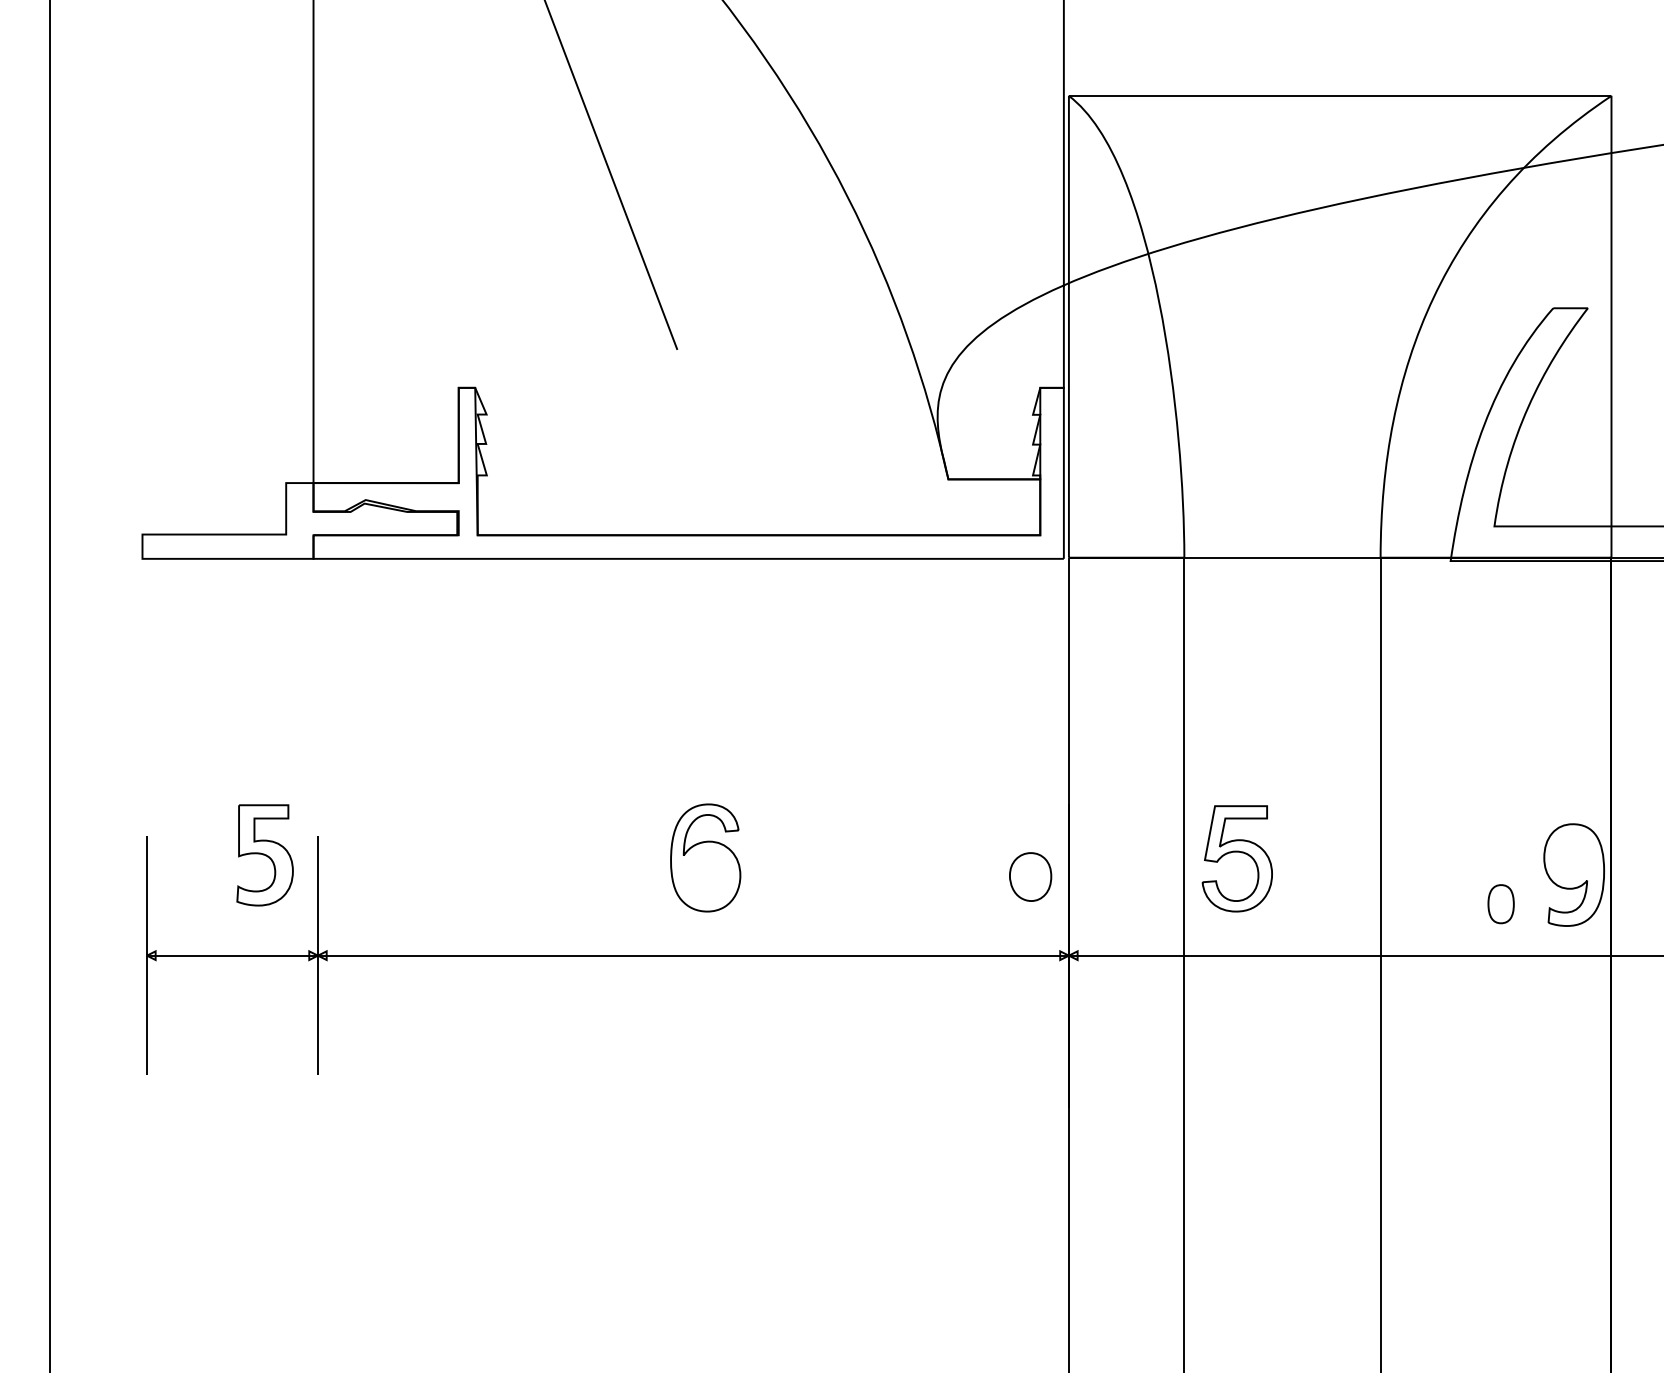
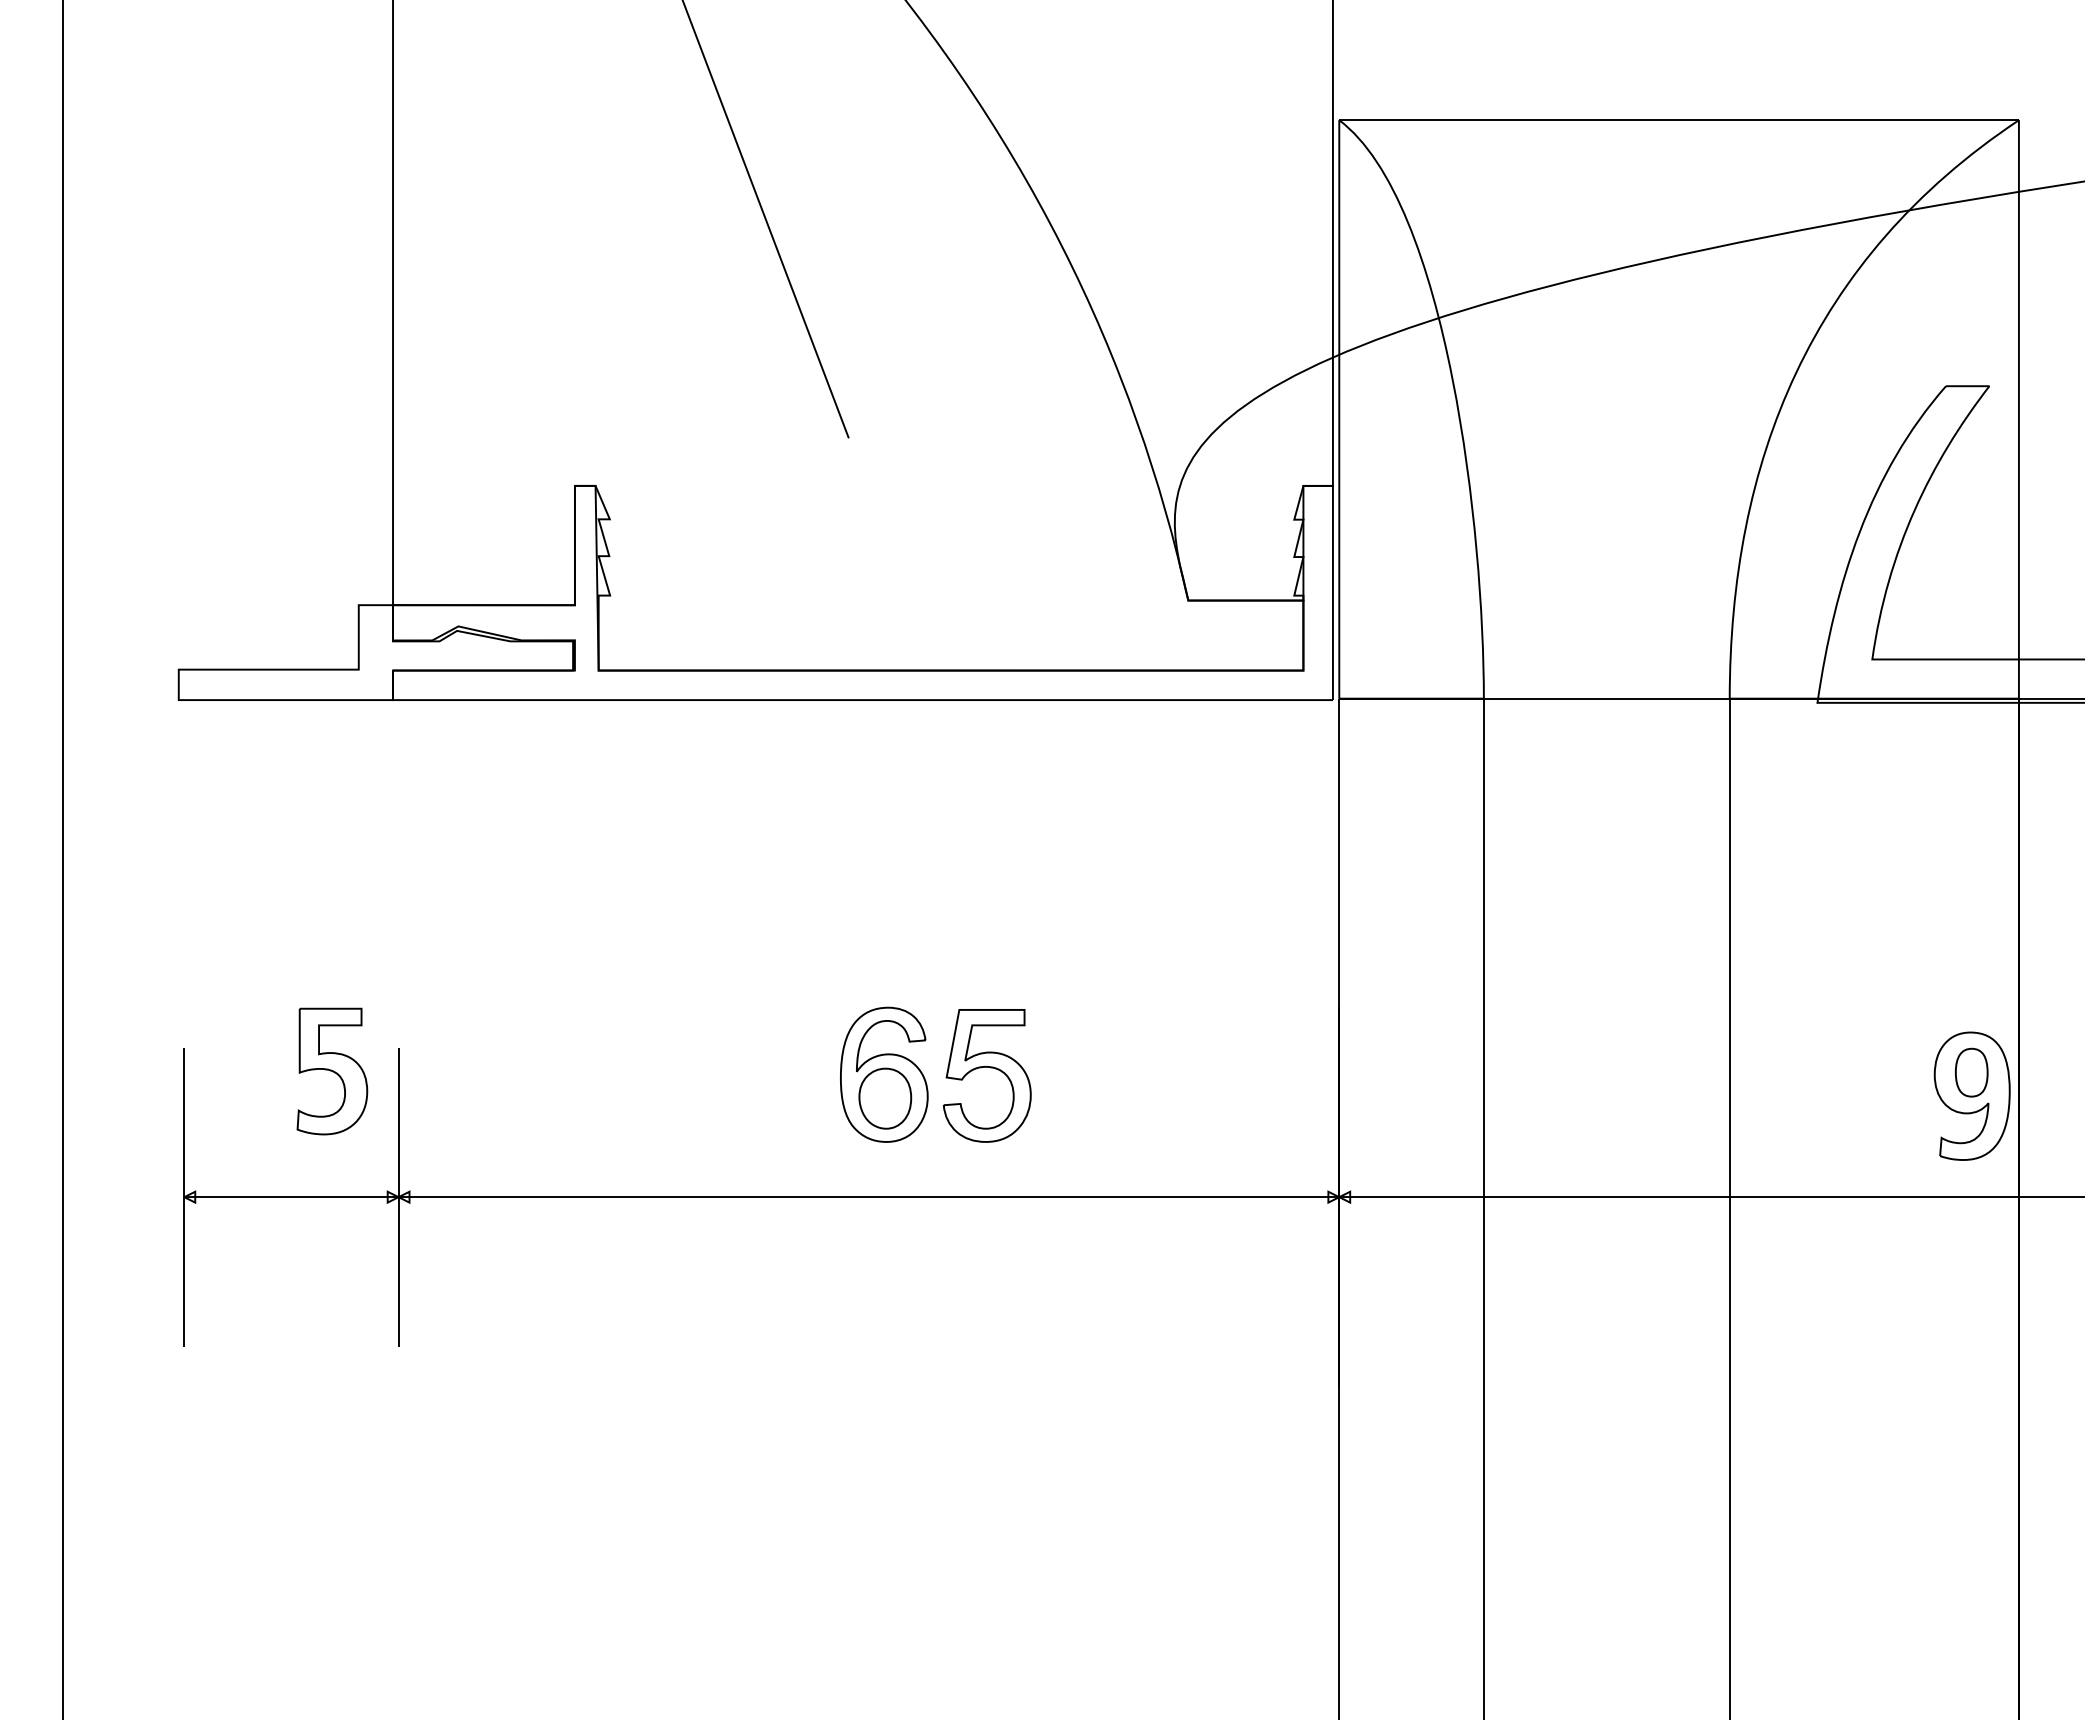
part: (1239, 852) -> (990, 1068), moved
part: (1030, 876) -> (885, 1098), moved
part: (1500, 904) -> (1971, 1072), moved

